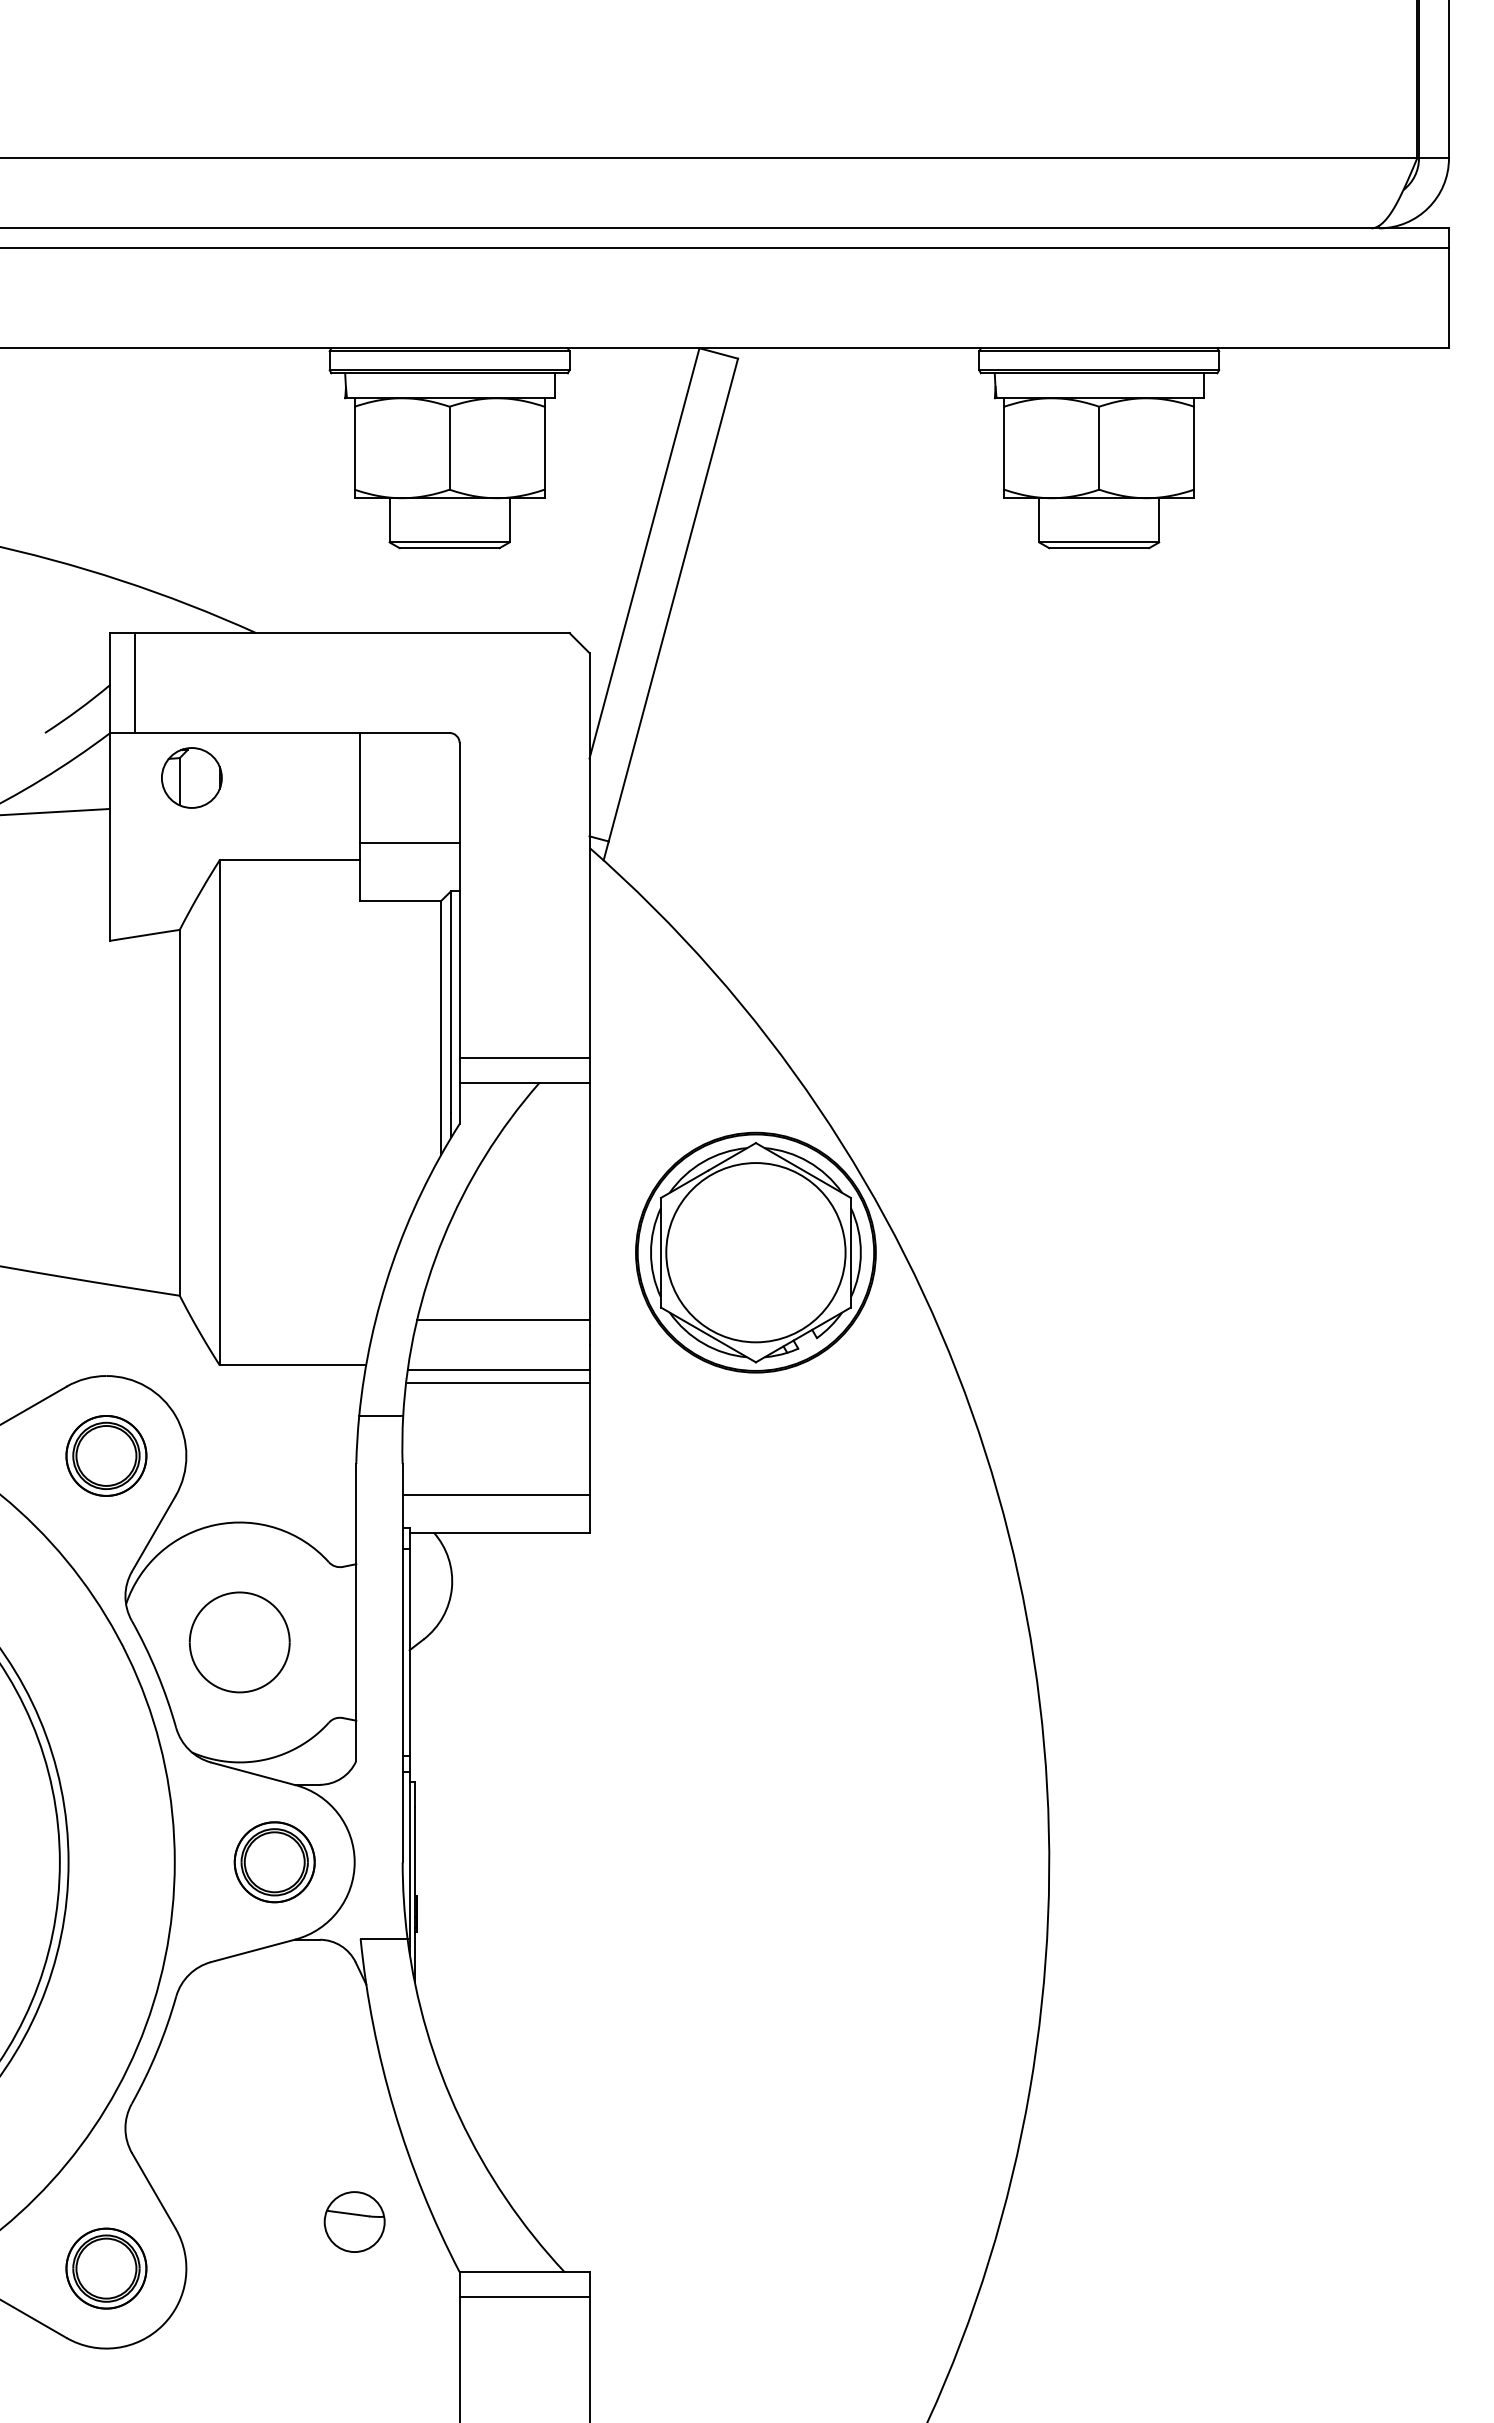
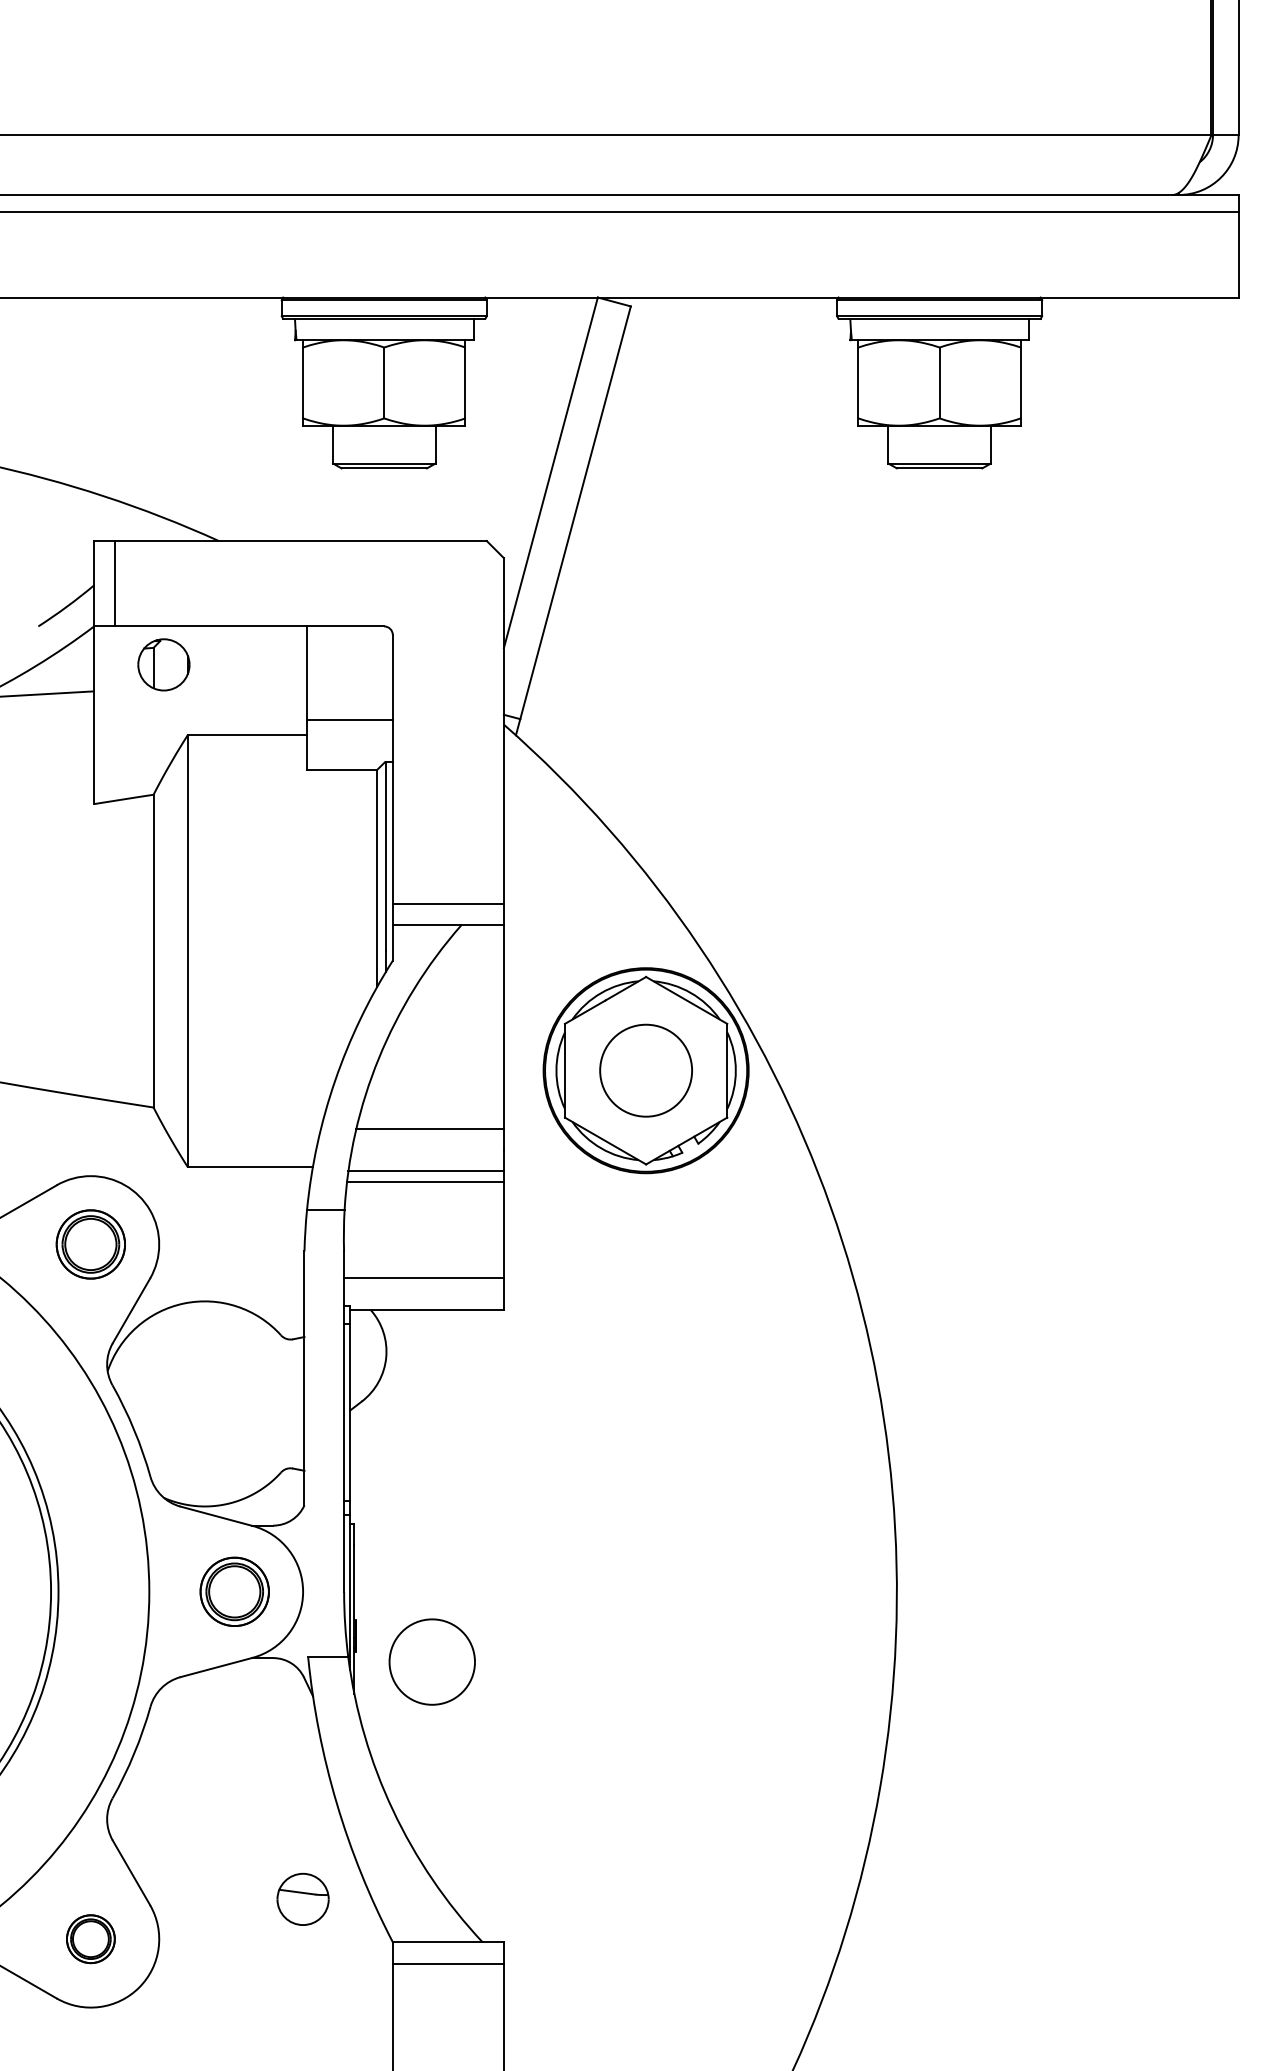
circle: (755, 1252) -> (645, 1070), size x0.6
part: (239, 1642) -> (432, 1662), moved
part: (106, 2268) -> (90, 1939), size x0.7

